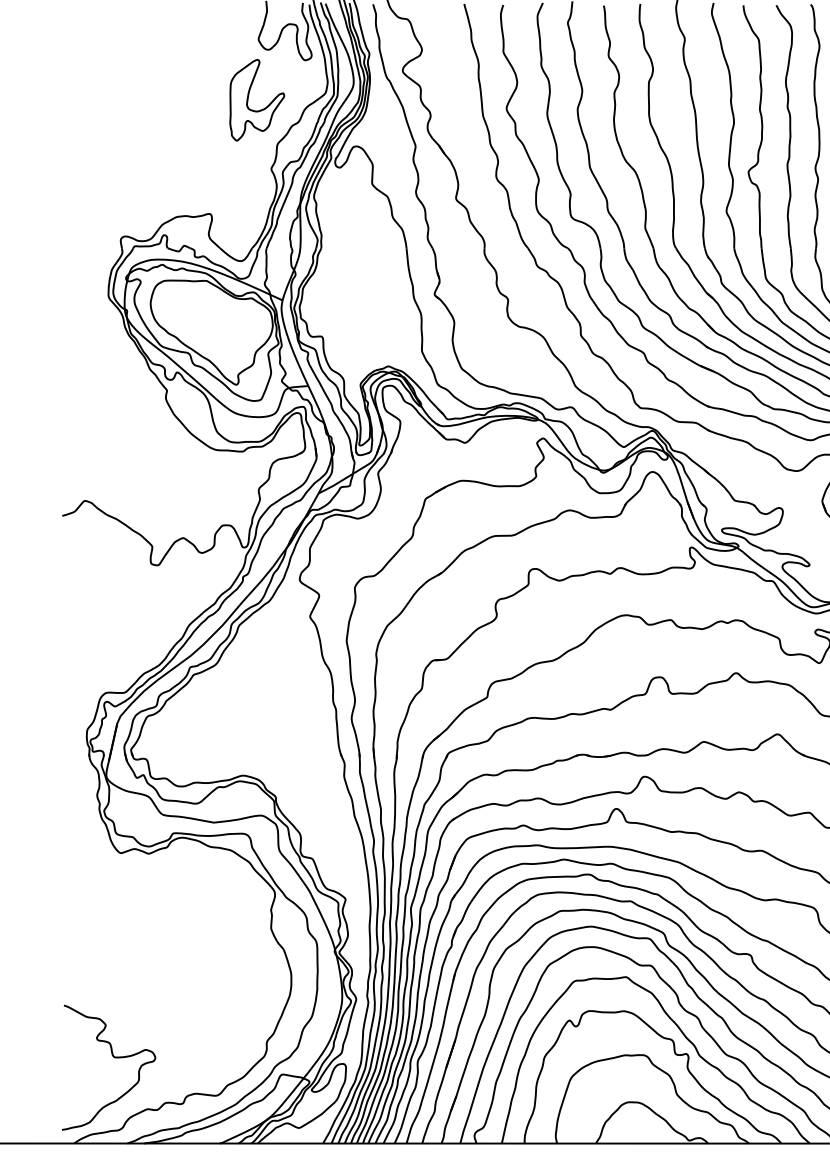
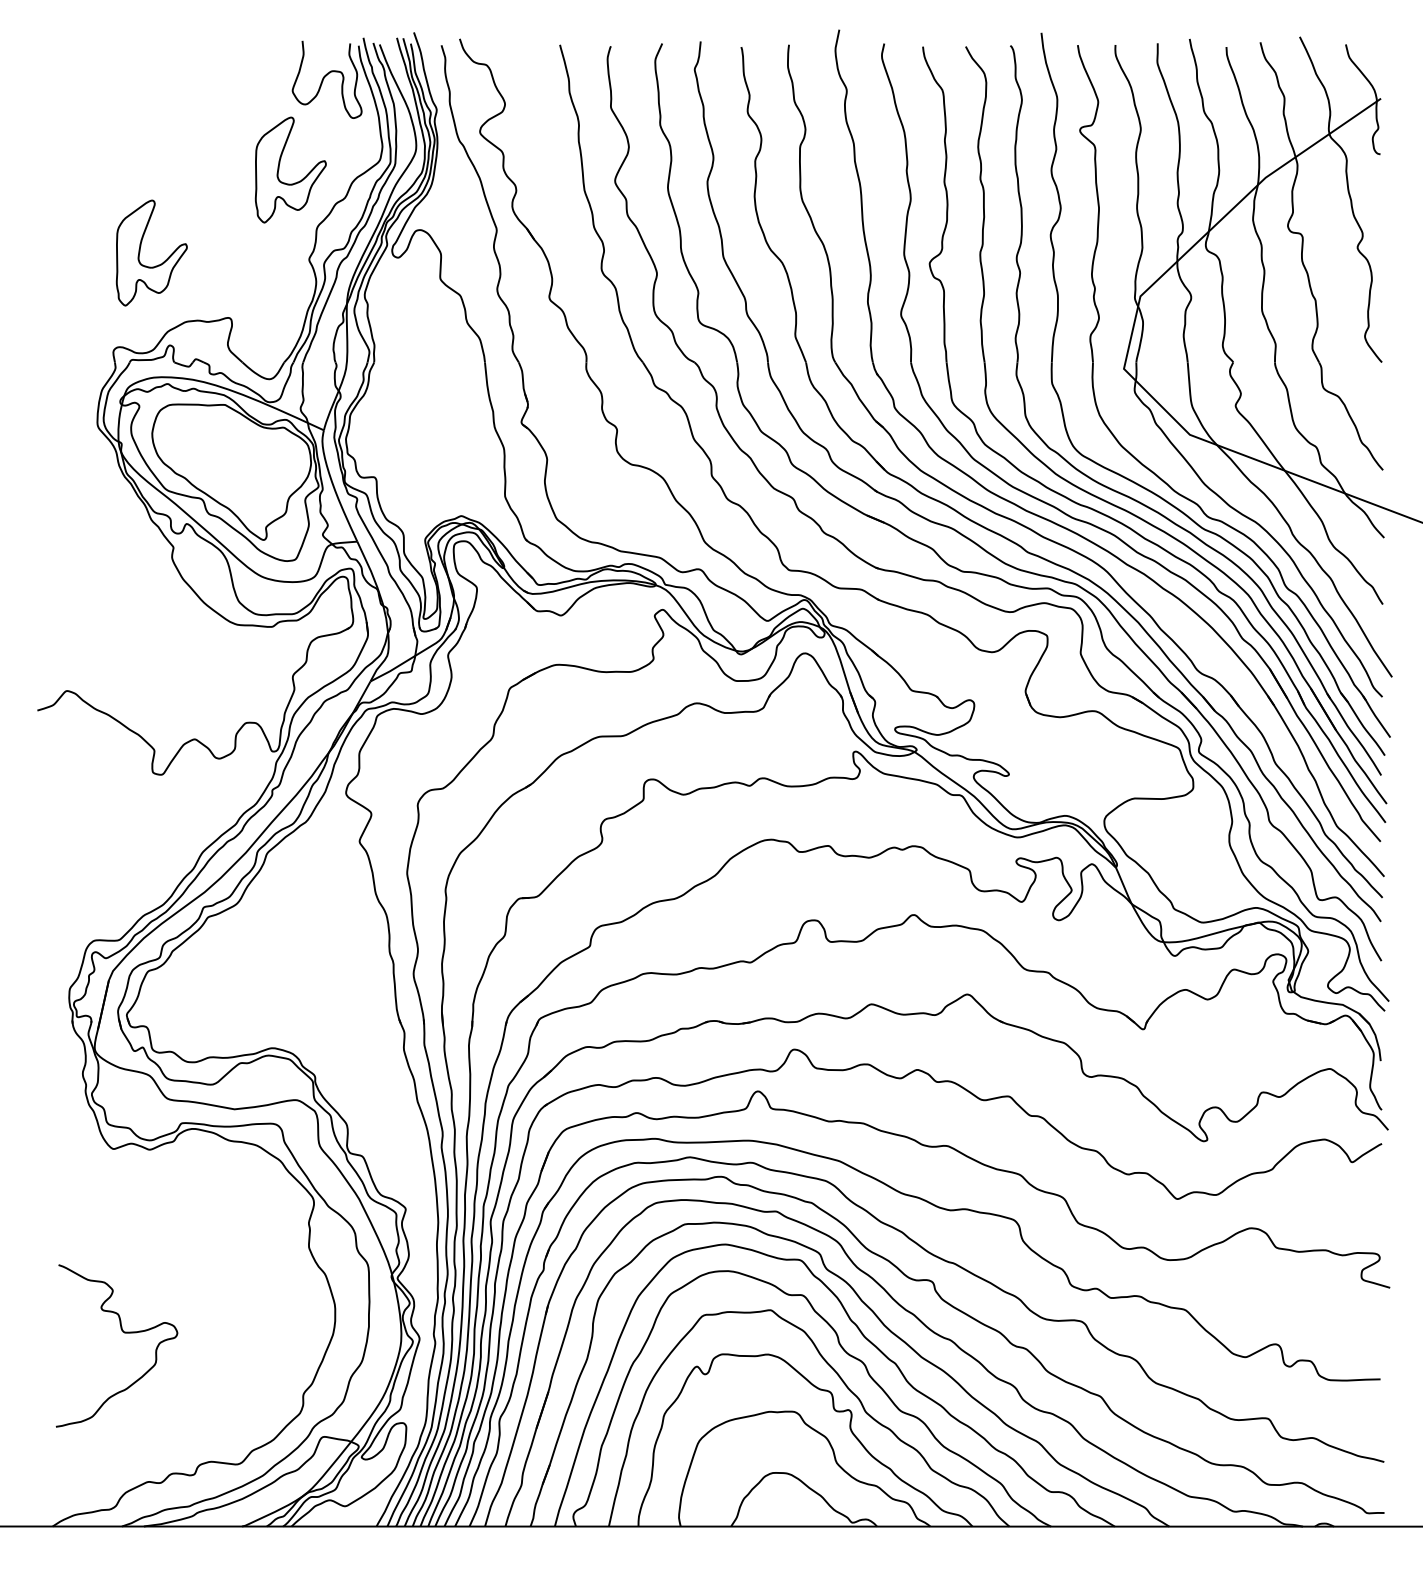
part: (141, 163) -> (140, 252), added
curve: (113, 1057) -> (122, 1332), moved

